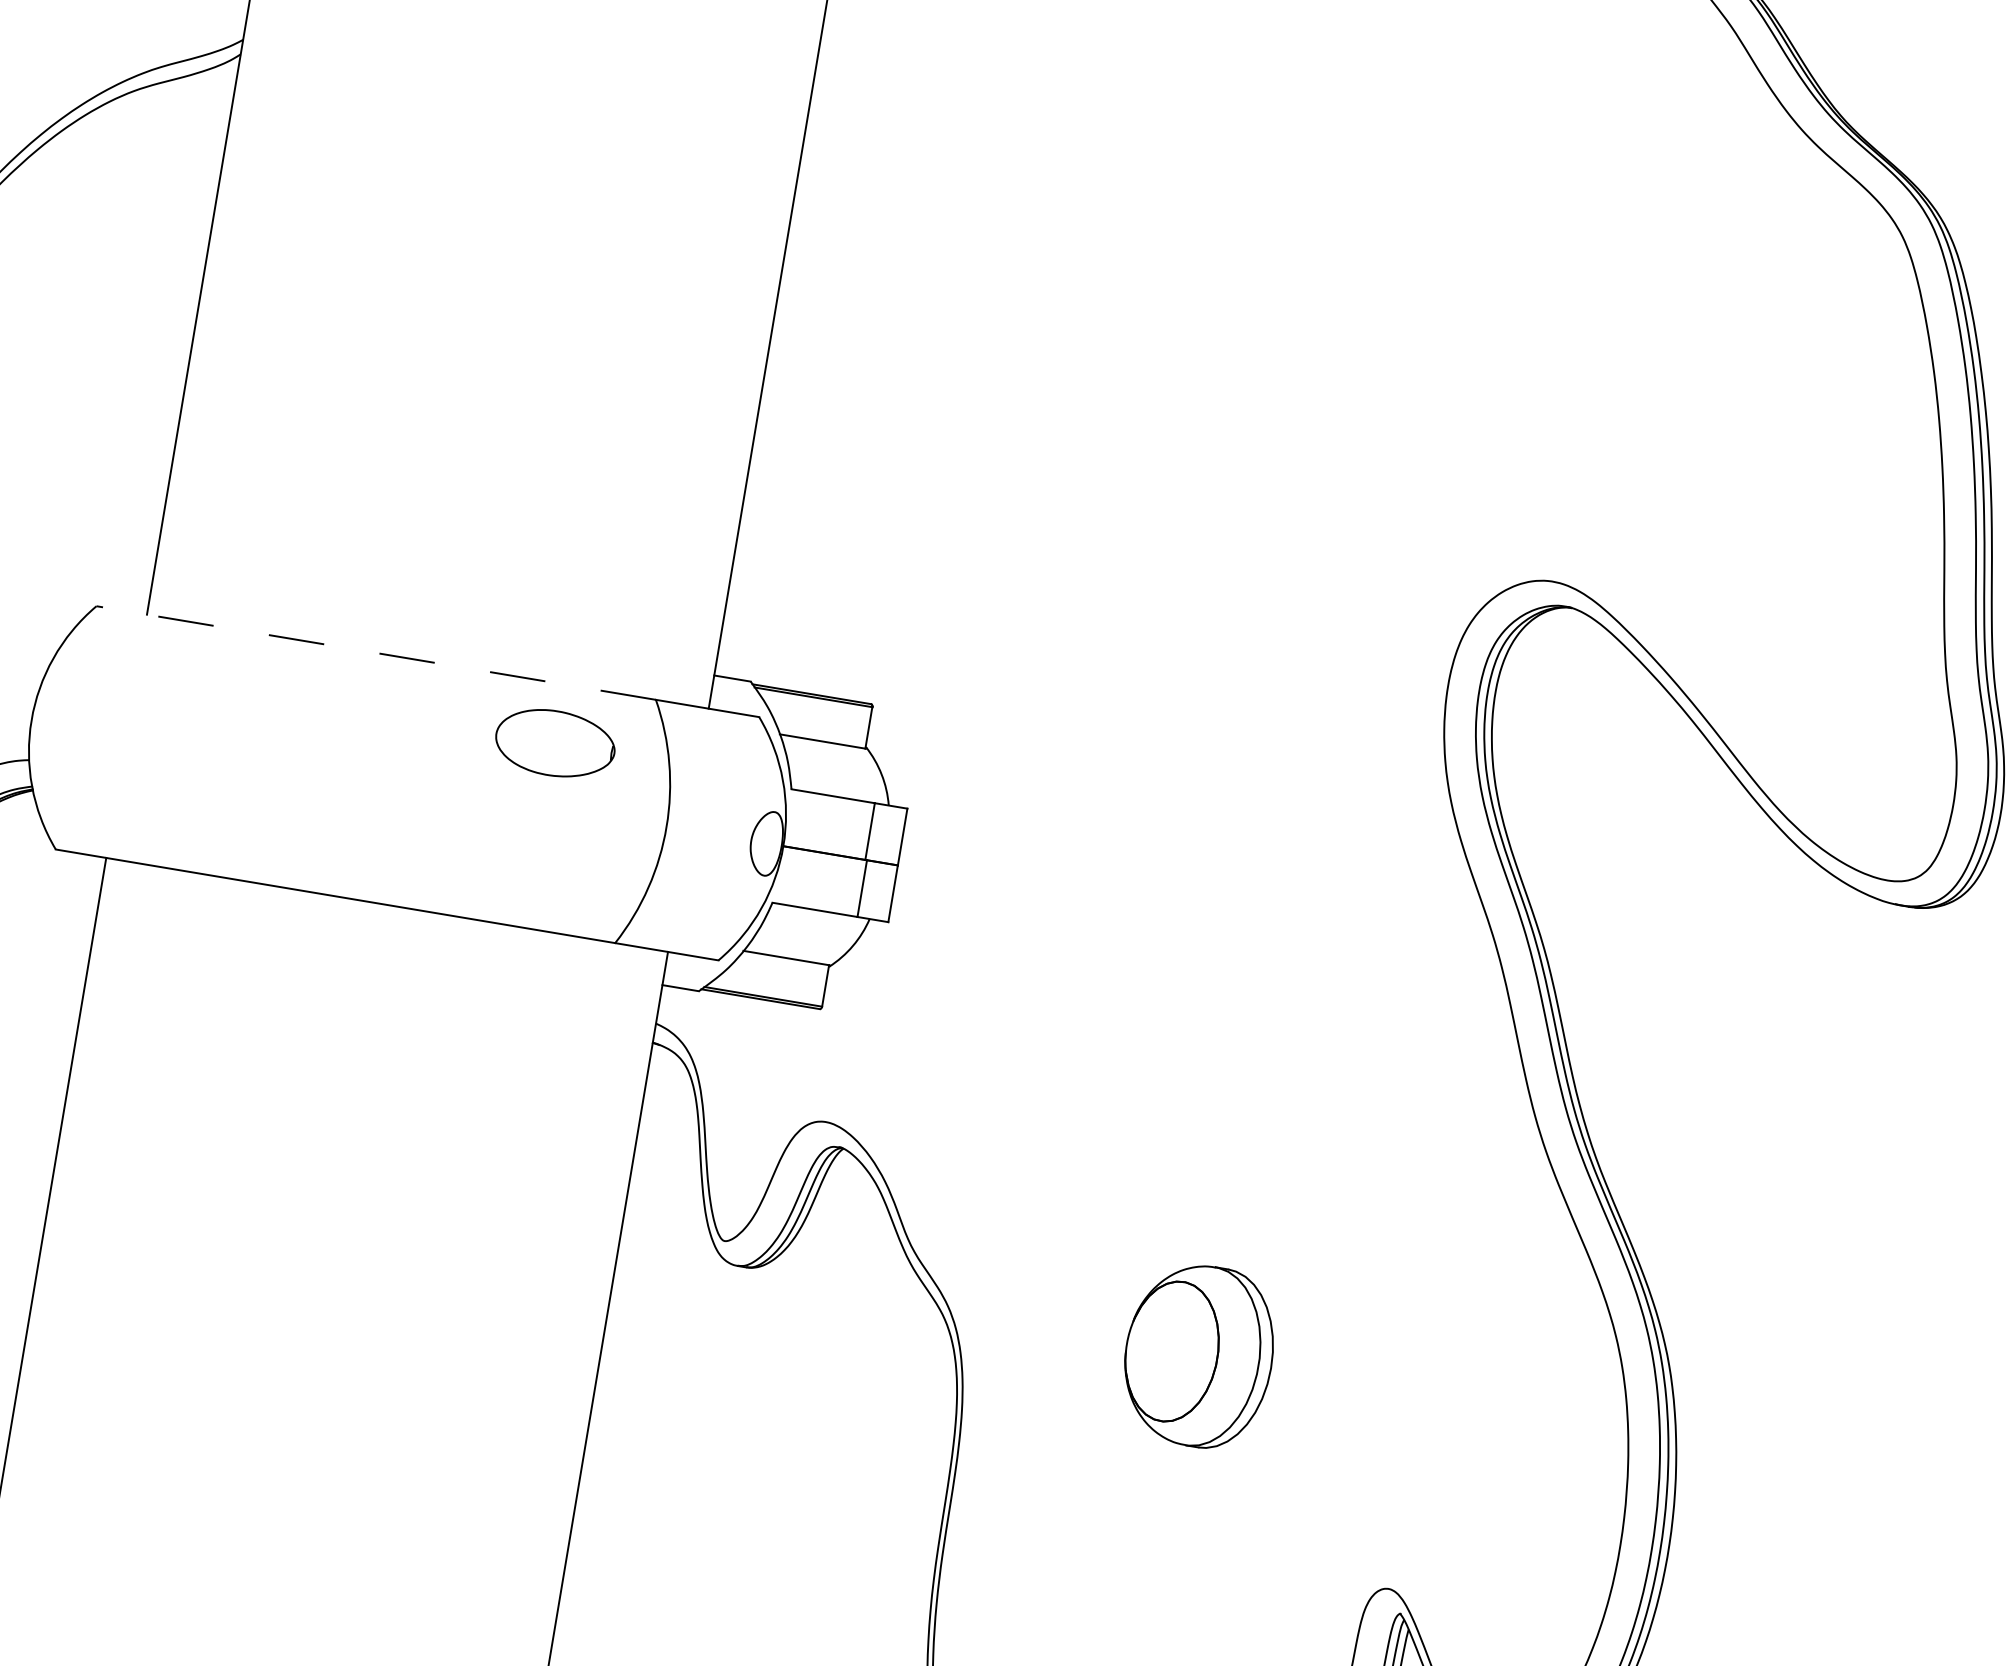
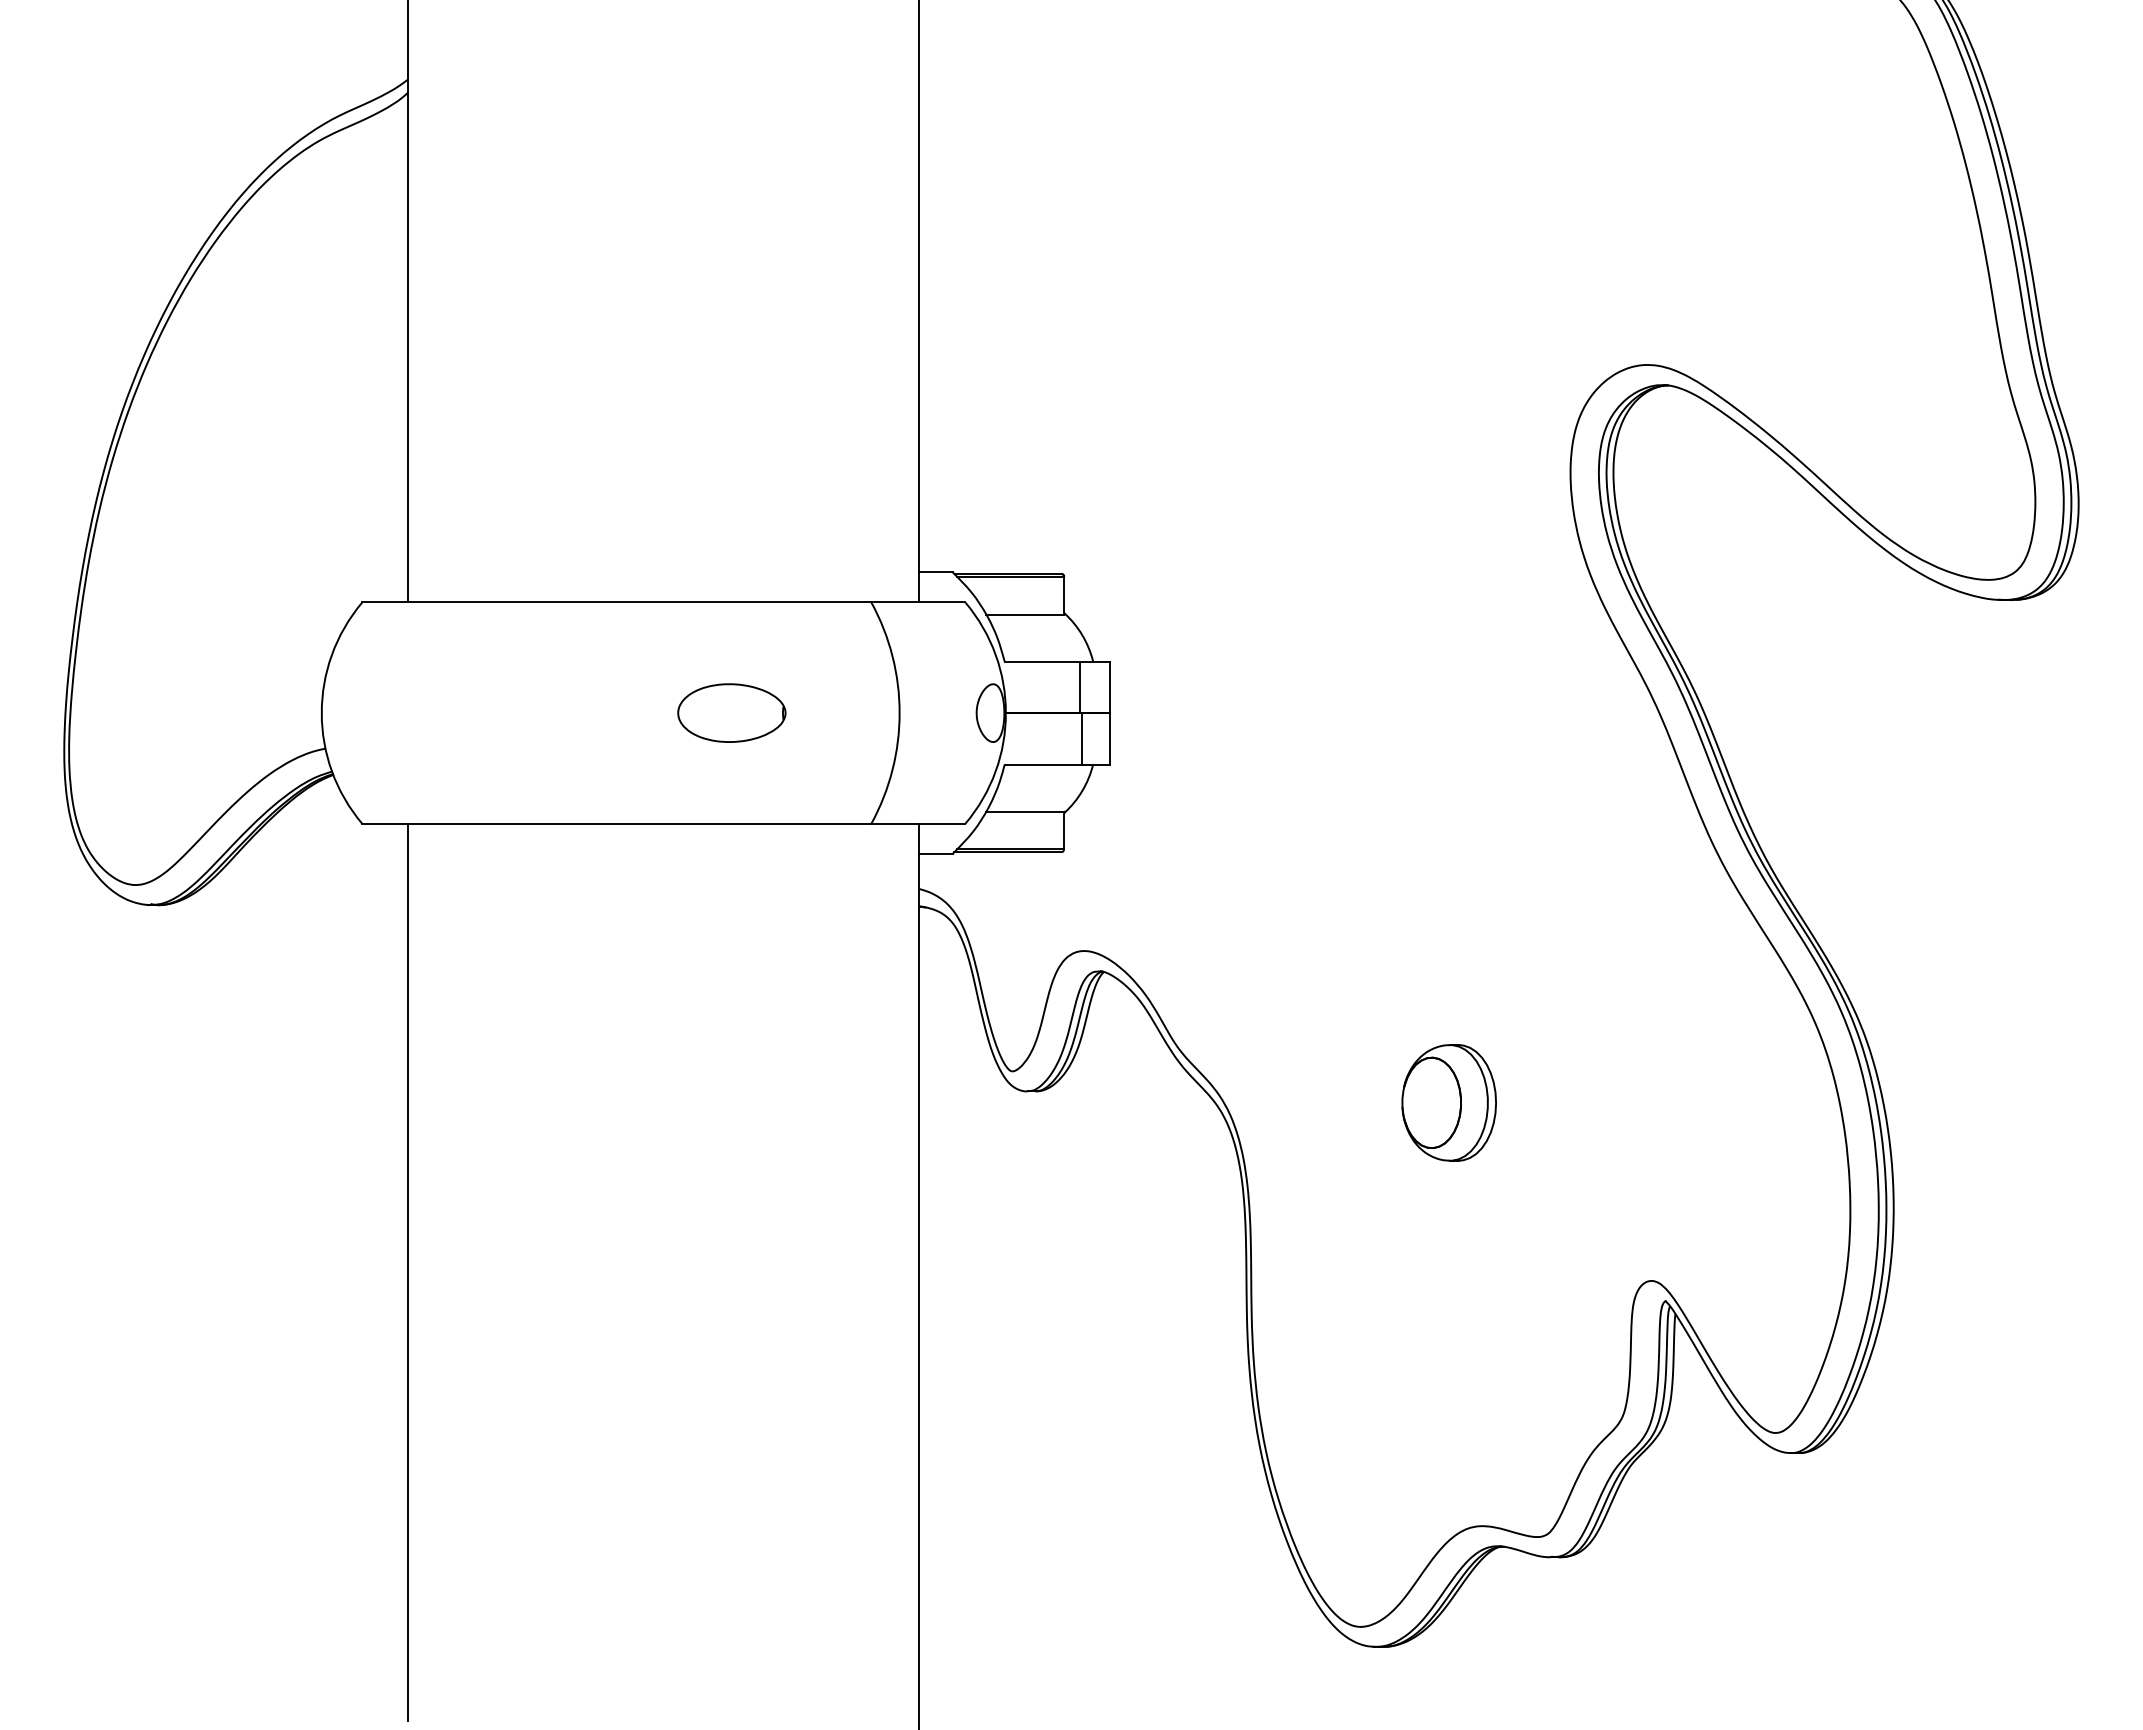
line: (375, 653) -> (616, 602), dashed -> solid
part: (555, 742) -> (731, 712), moved
part: (1198, 1355) -> (1448, 1102), size x0.71

